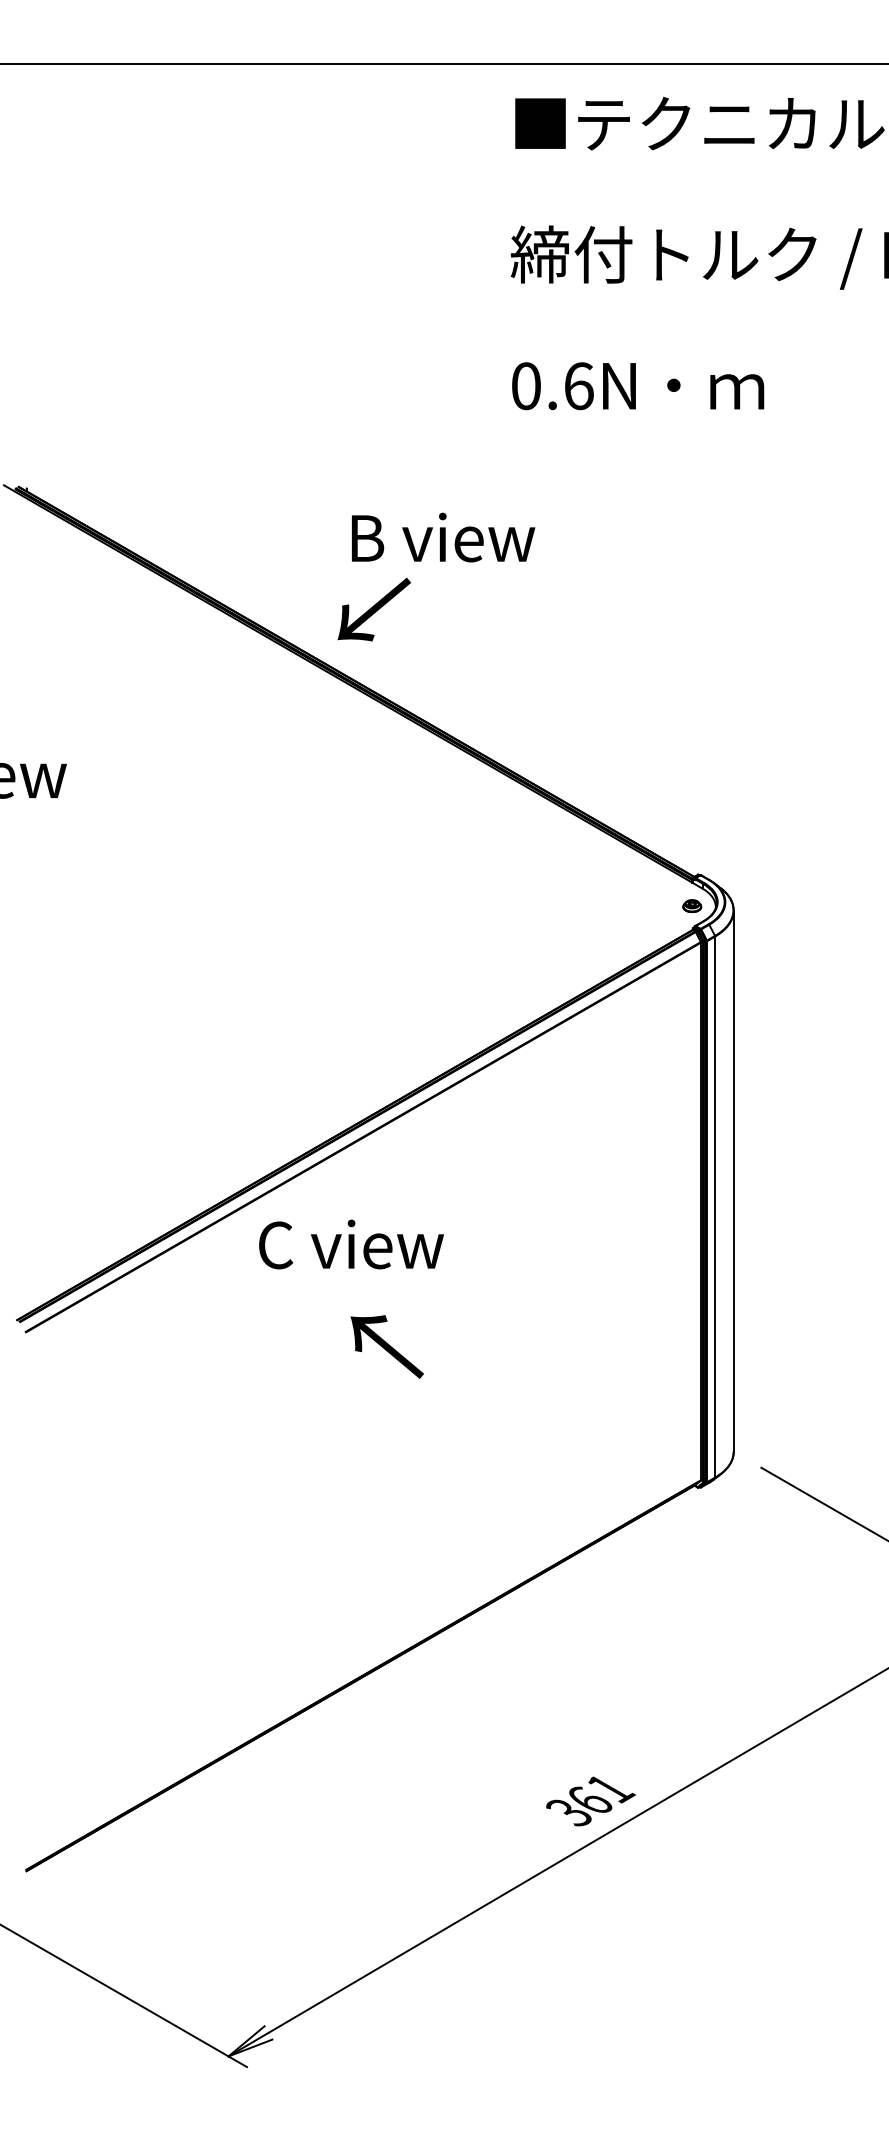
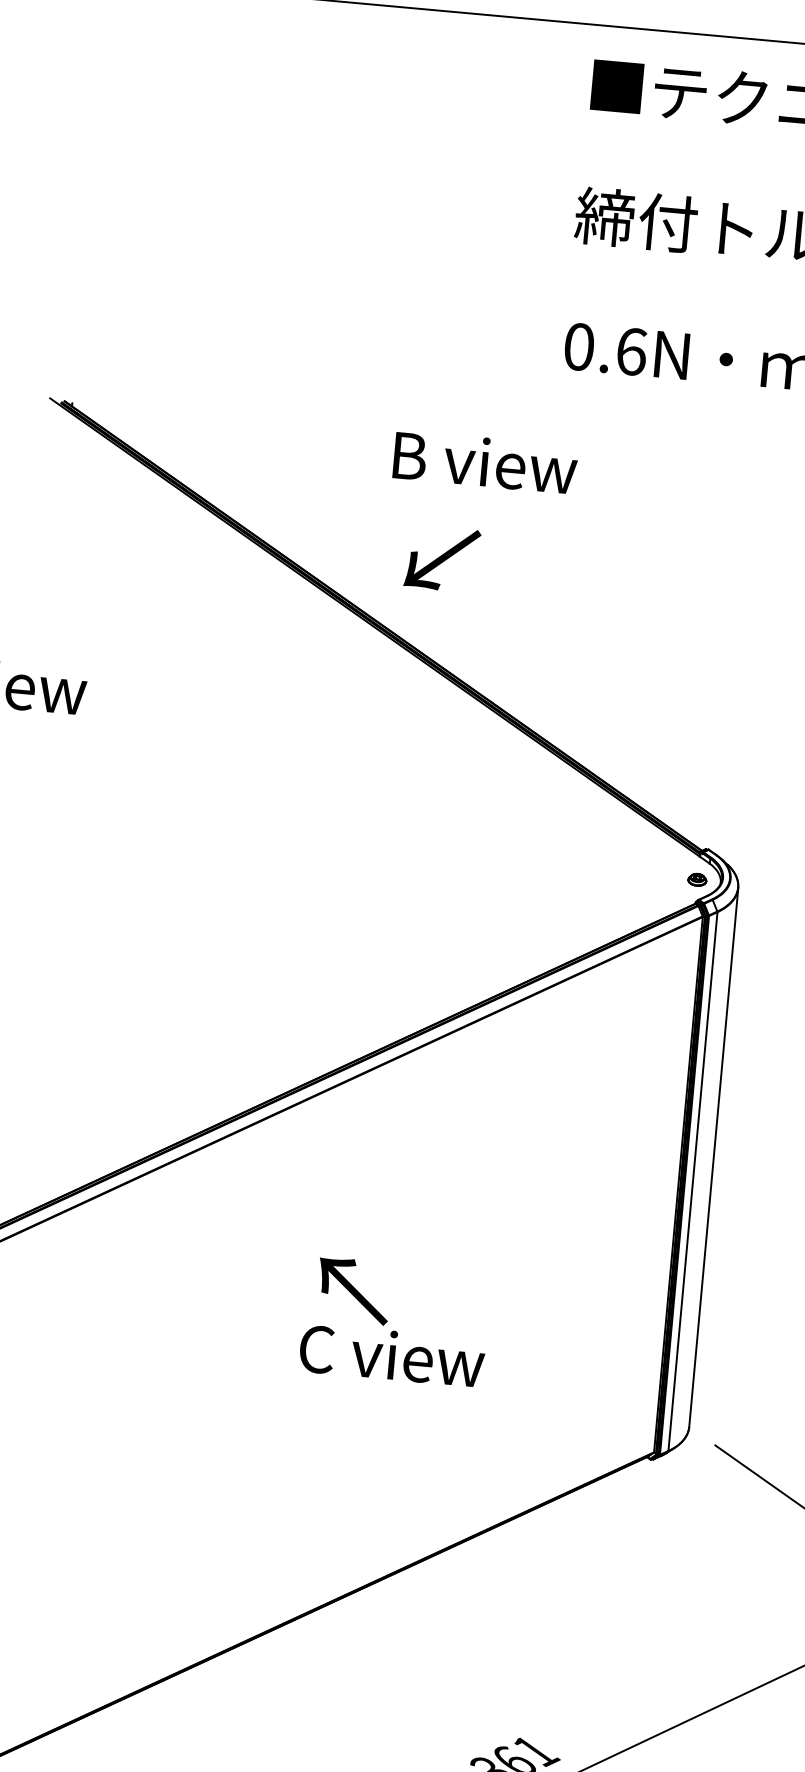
text: (443, 537) -> (485, 462), moved
text: (373, 609) -> (441, 558), moved
text: (351, 1244) -> (392, 1355), moved

